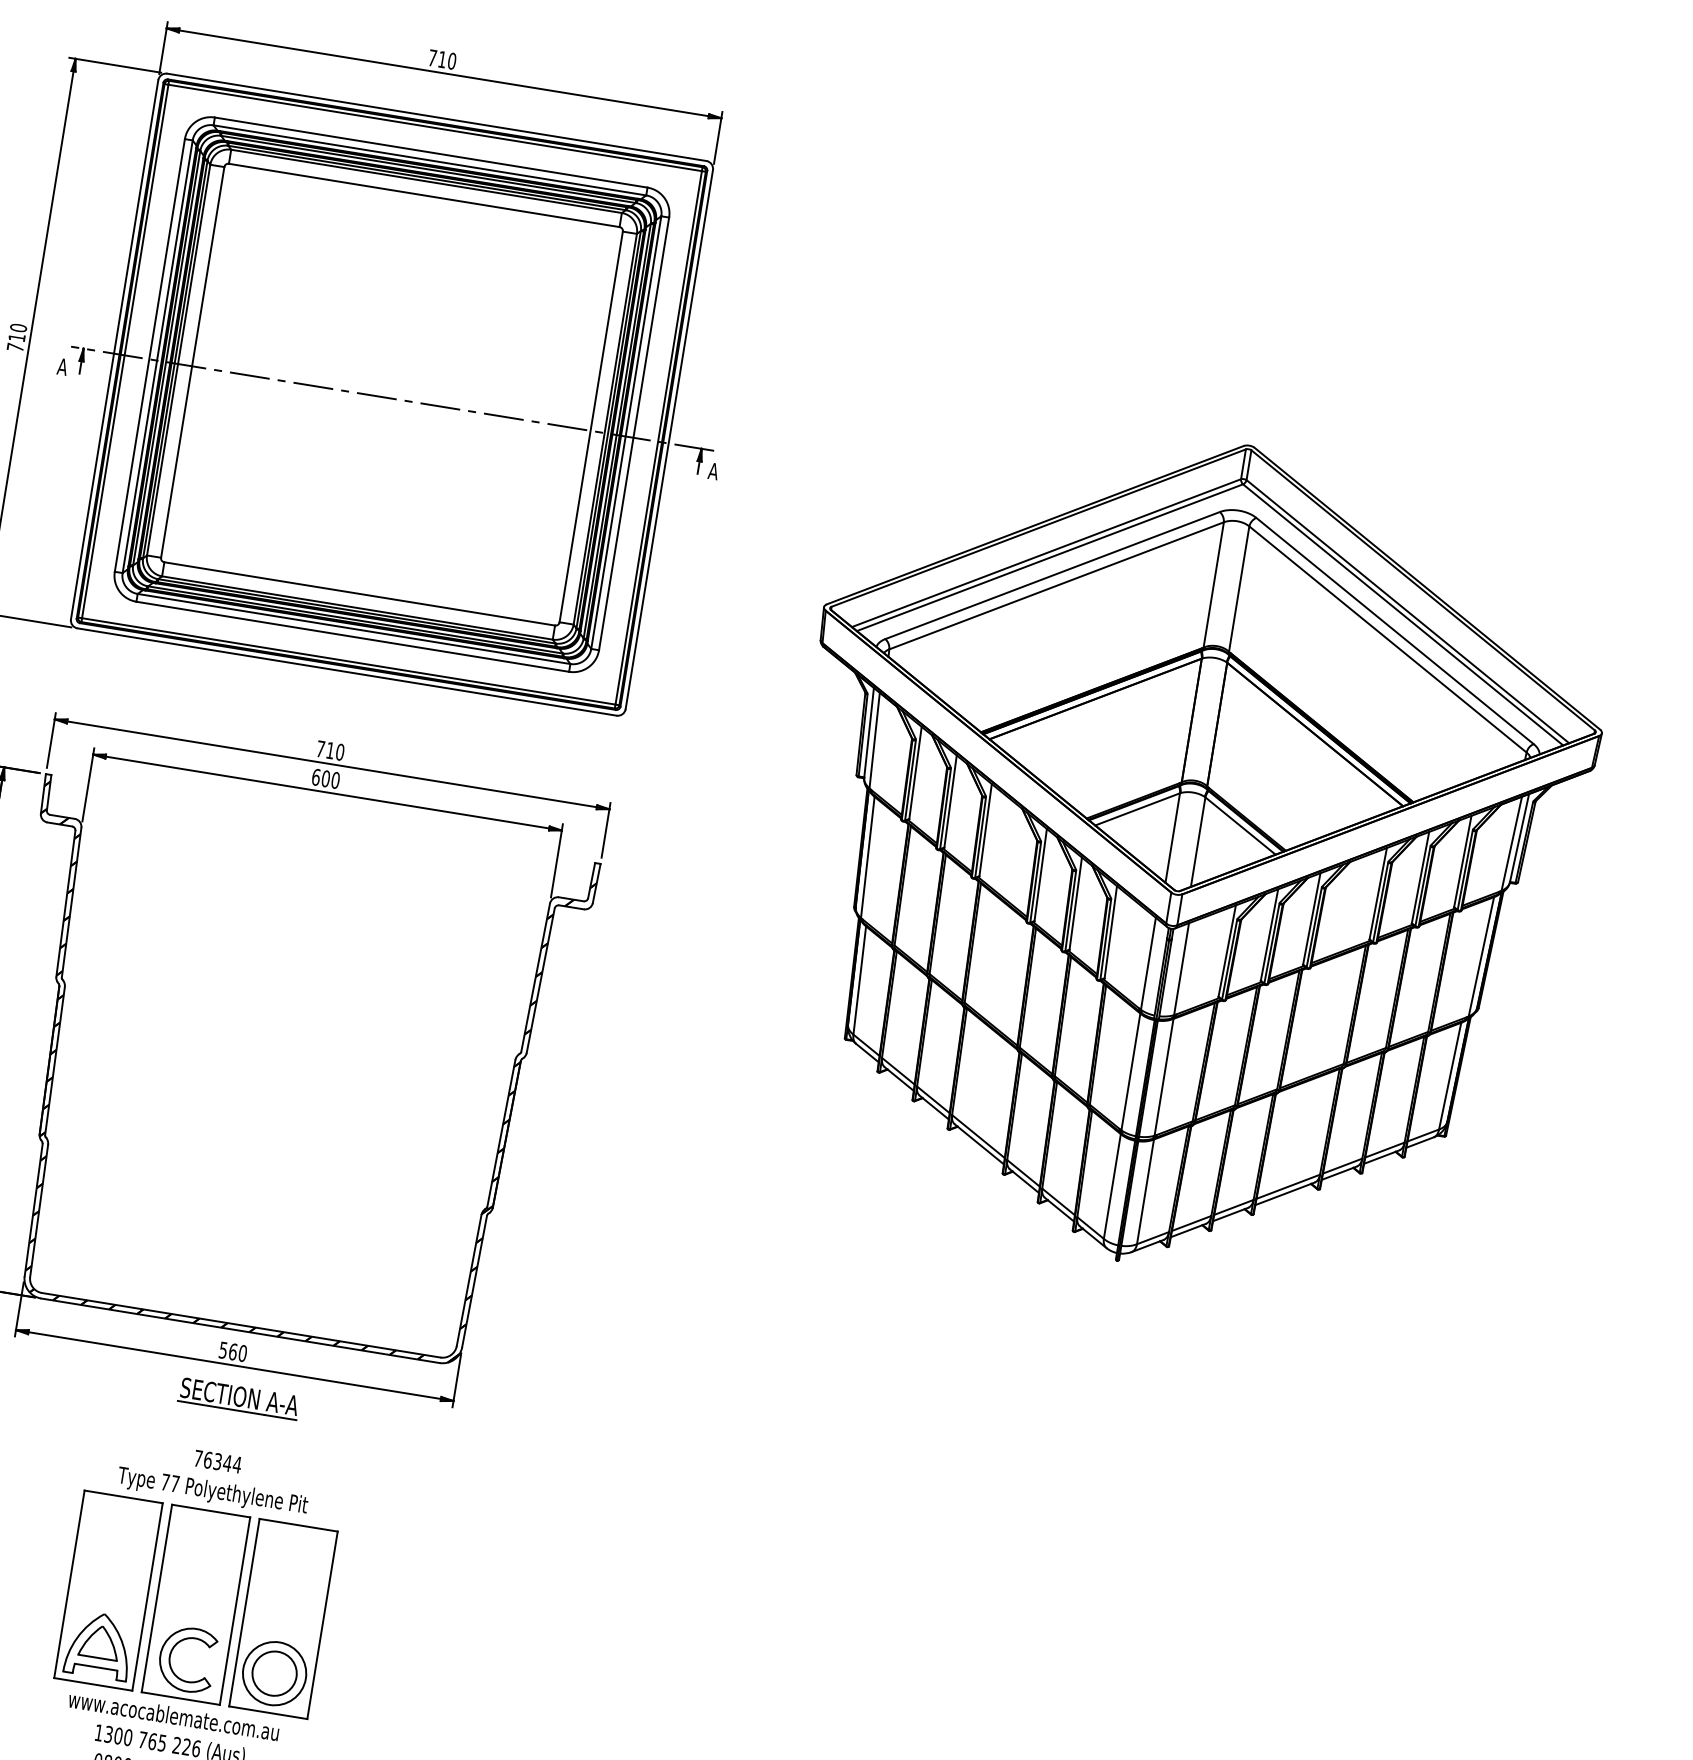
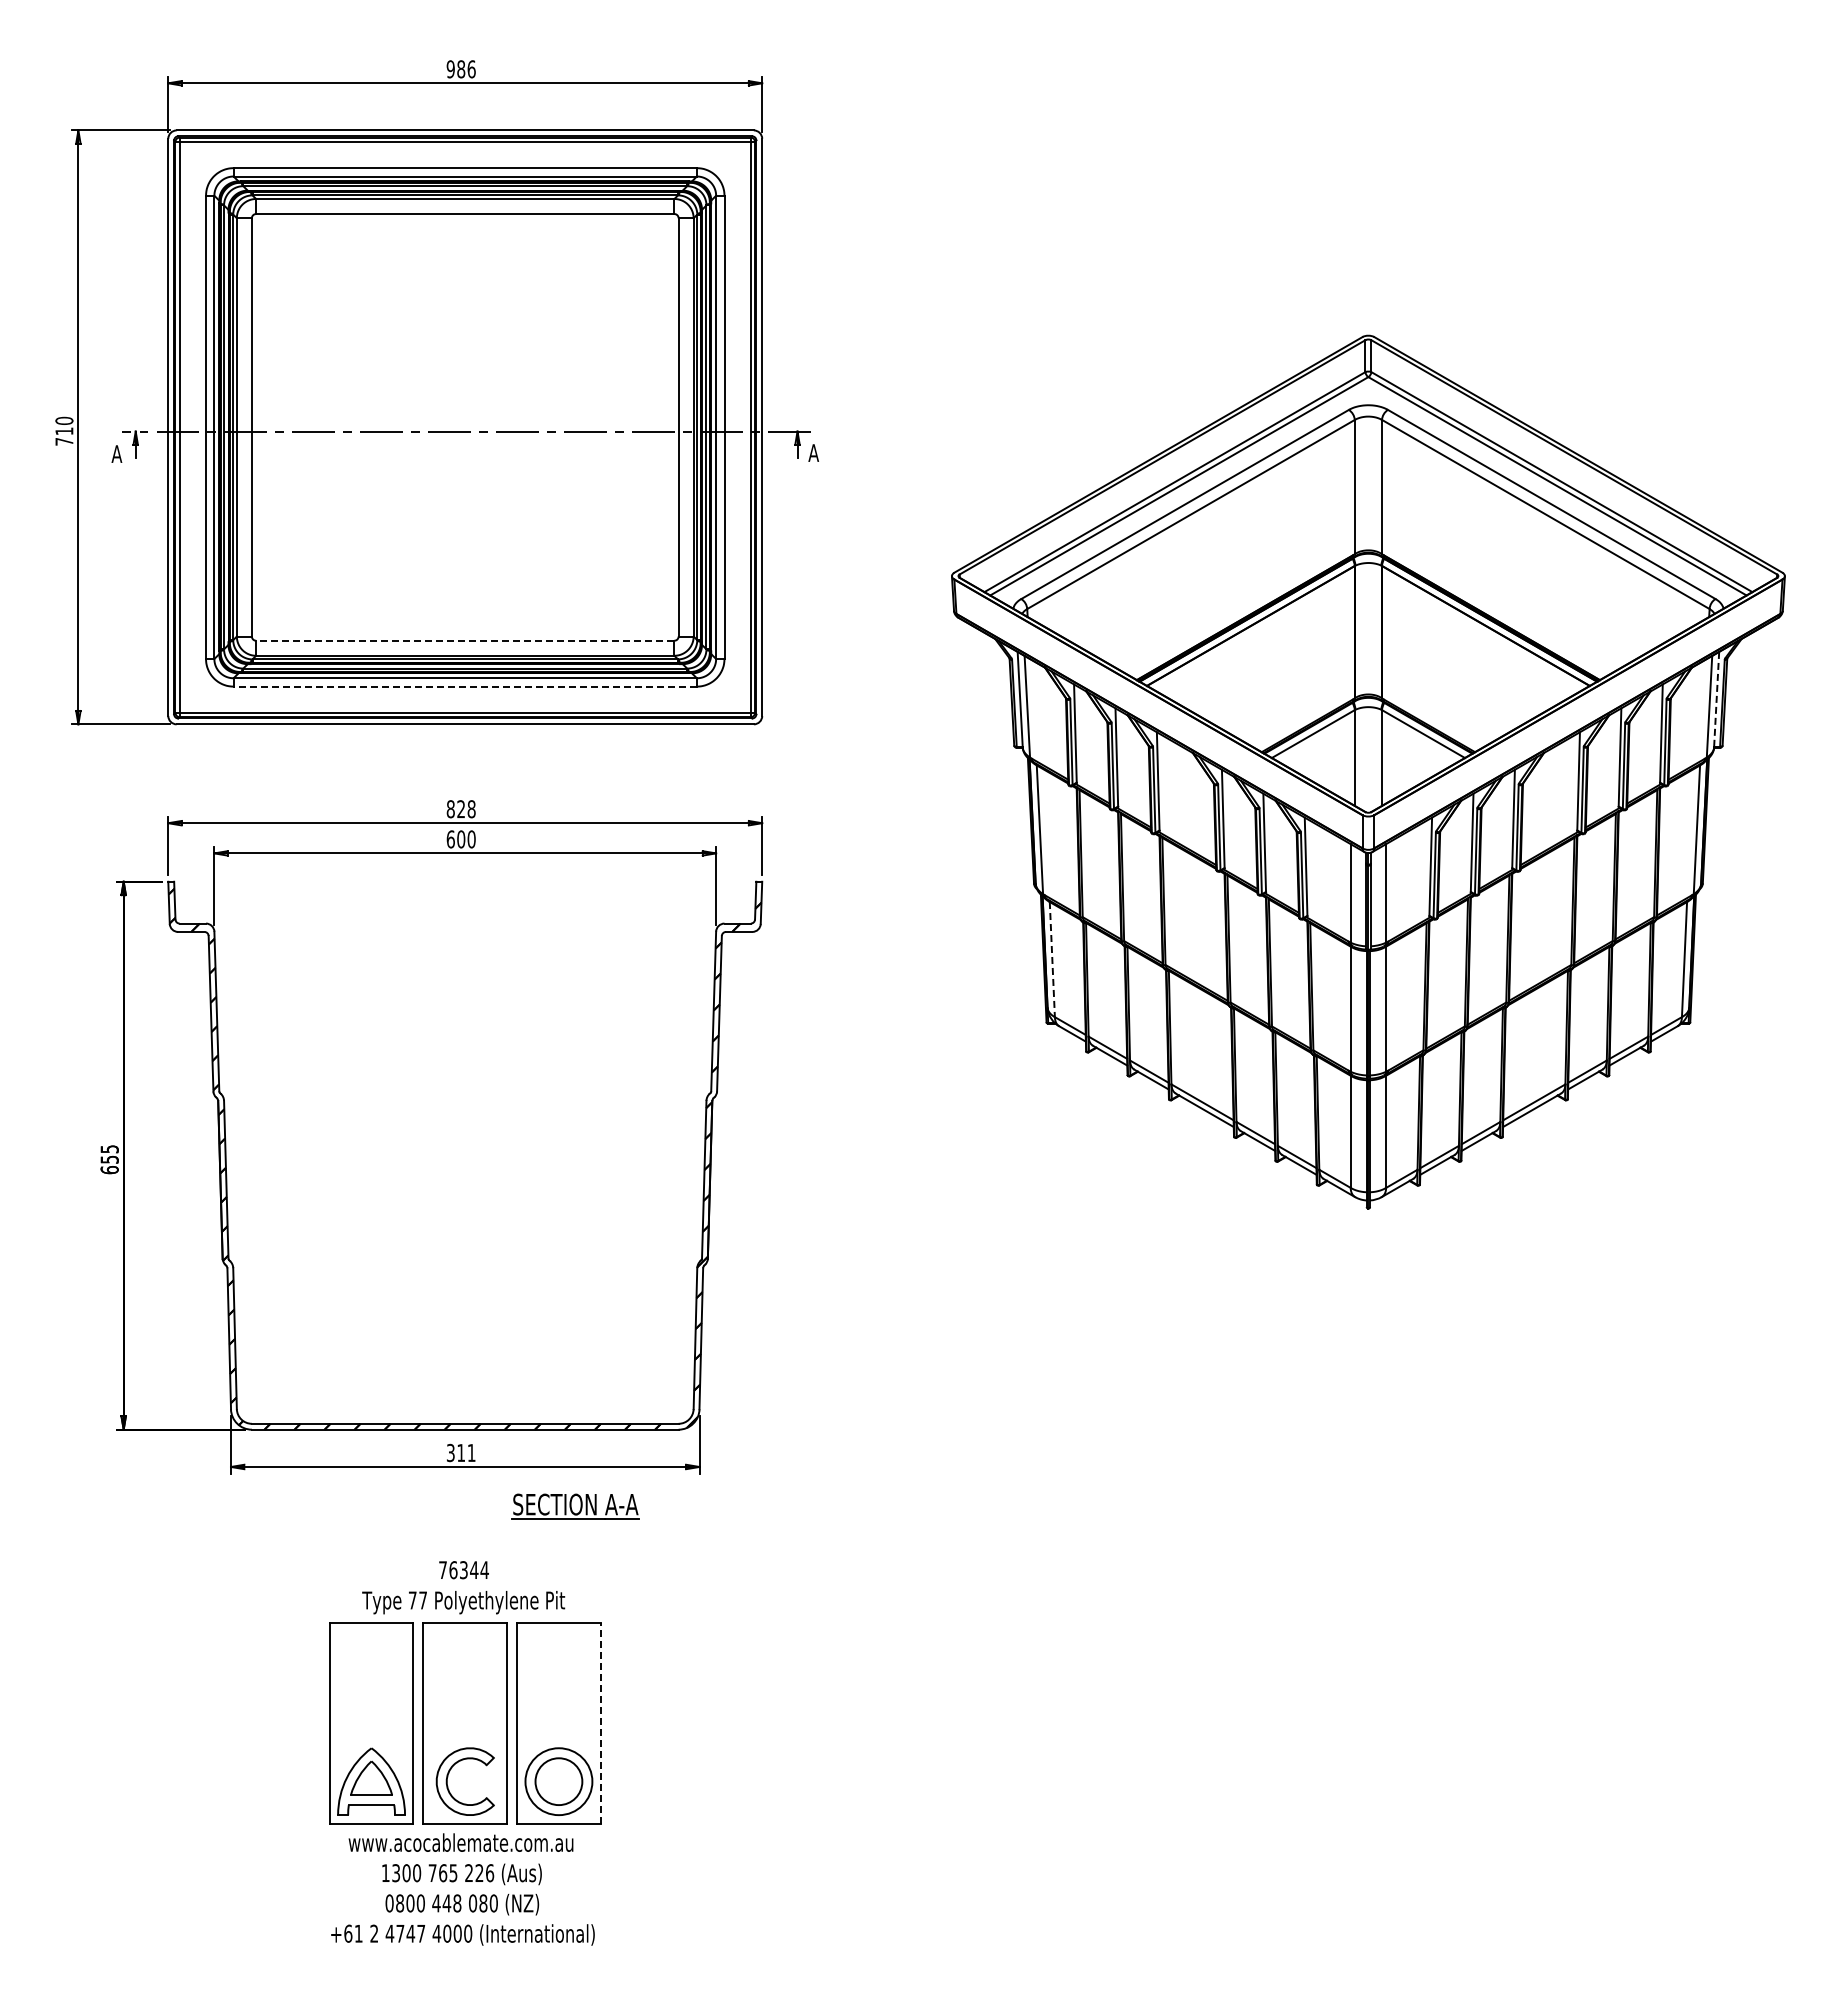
text: (441, 59) -> (460, 69), 710 -> 986
line: (359, 593) -> (464, 640), solid -> dashed
line: (353, 636) -> (465, 686), solid -> dashed
text: (329, 750) -> (460, 809), 710 -> 828
line: (1519, 838) -> (1716, 699), solid -> dashed
line: (859, 980) -> (1052, 959), solid -> dashed
text: (233, 1351) -> (461, 1452), 560 -> 311
part: (239, 1398) -> (575, 1506), moved
line: (322, 1624) -> (600, 1722), solid -> dashed

